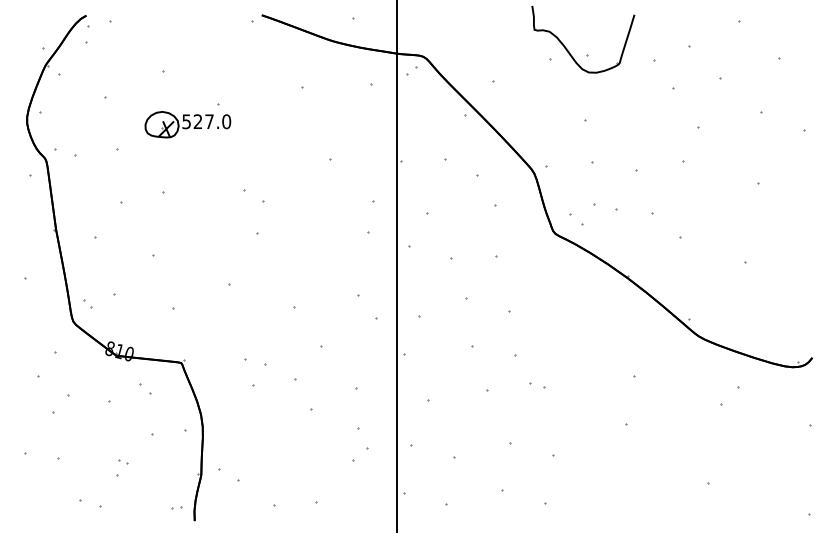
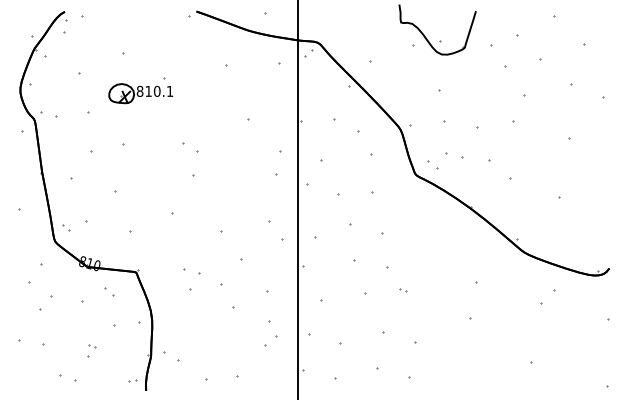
text: (205, 120) -> (154, 90), 527.0 -> 810.1
part: (537, 387) -> (403, 290), size x0.62

